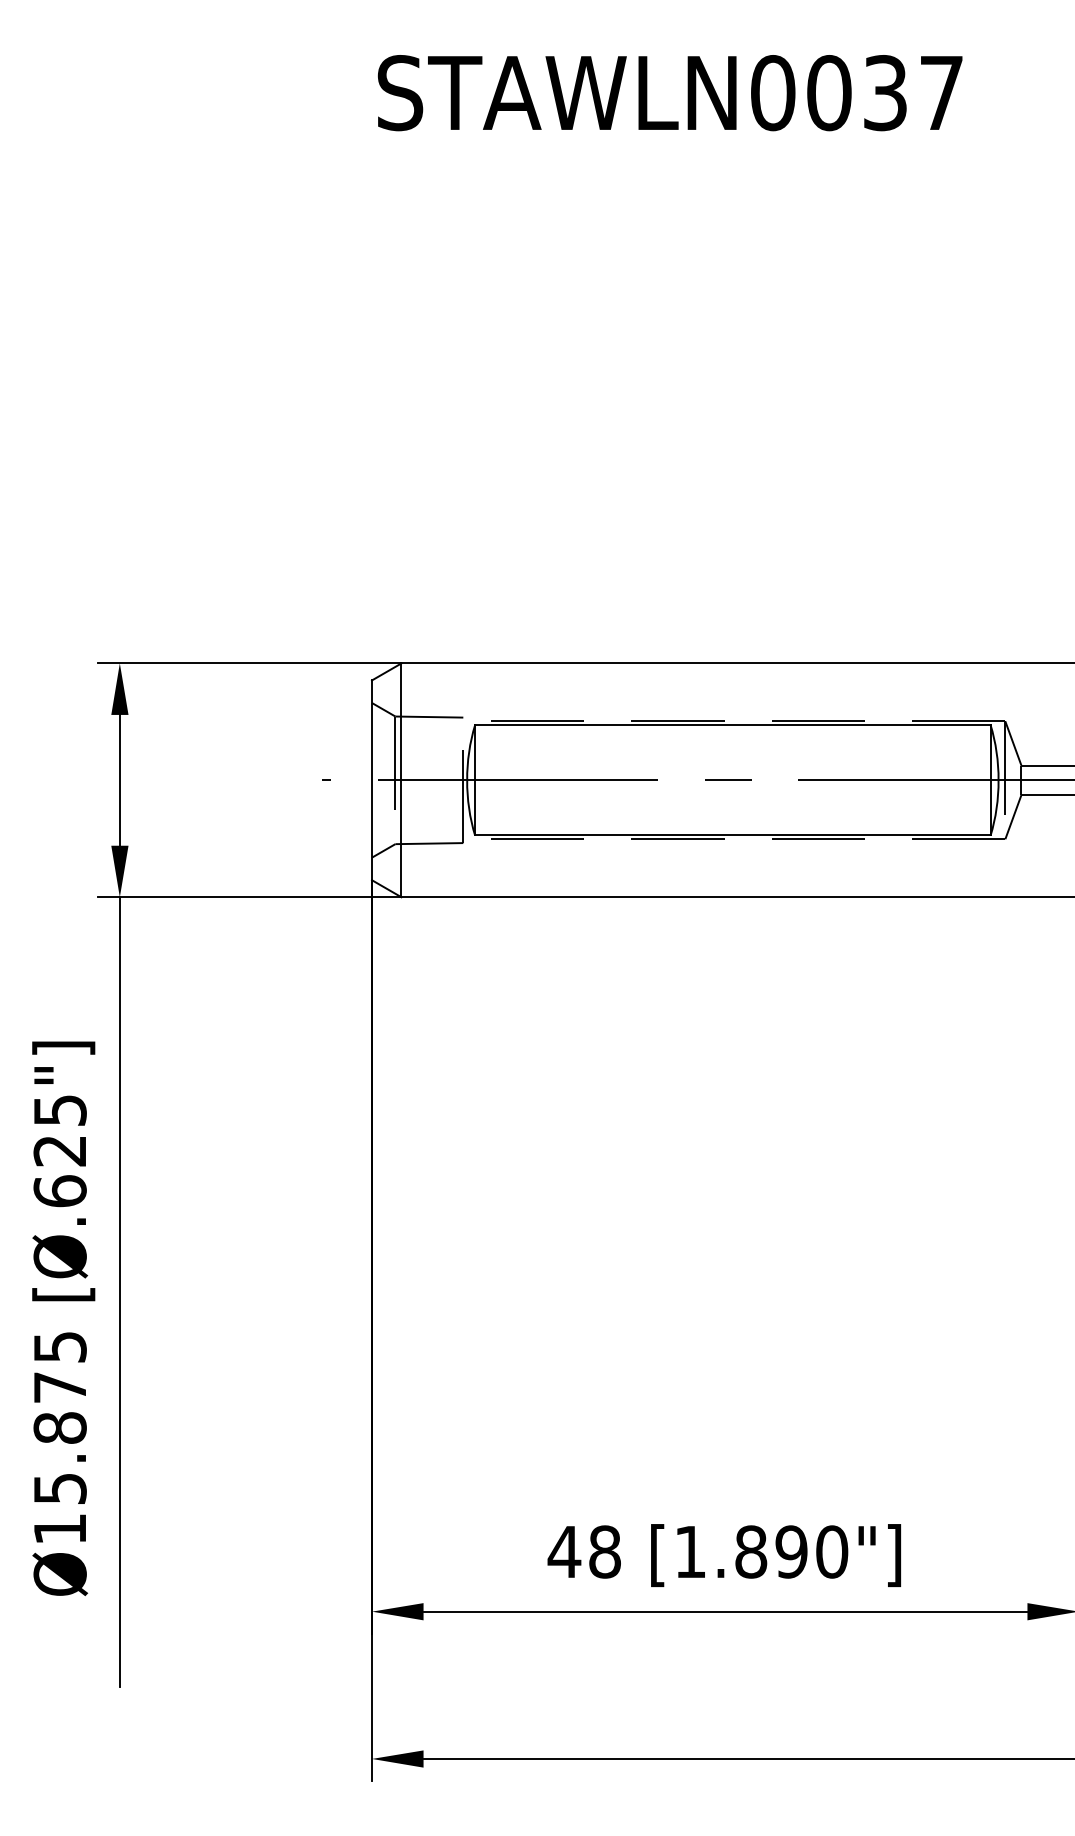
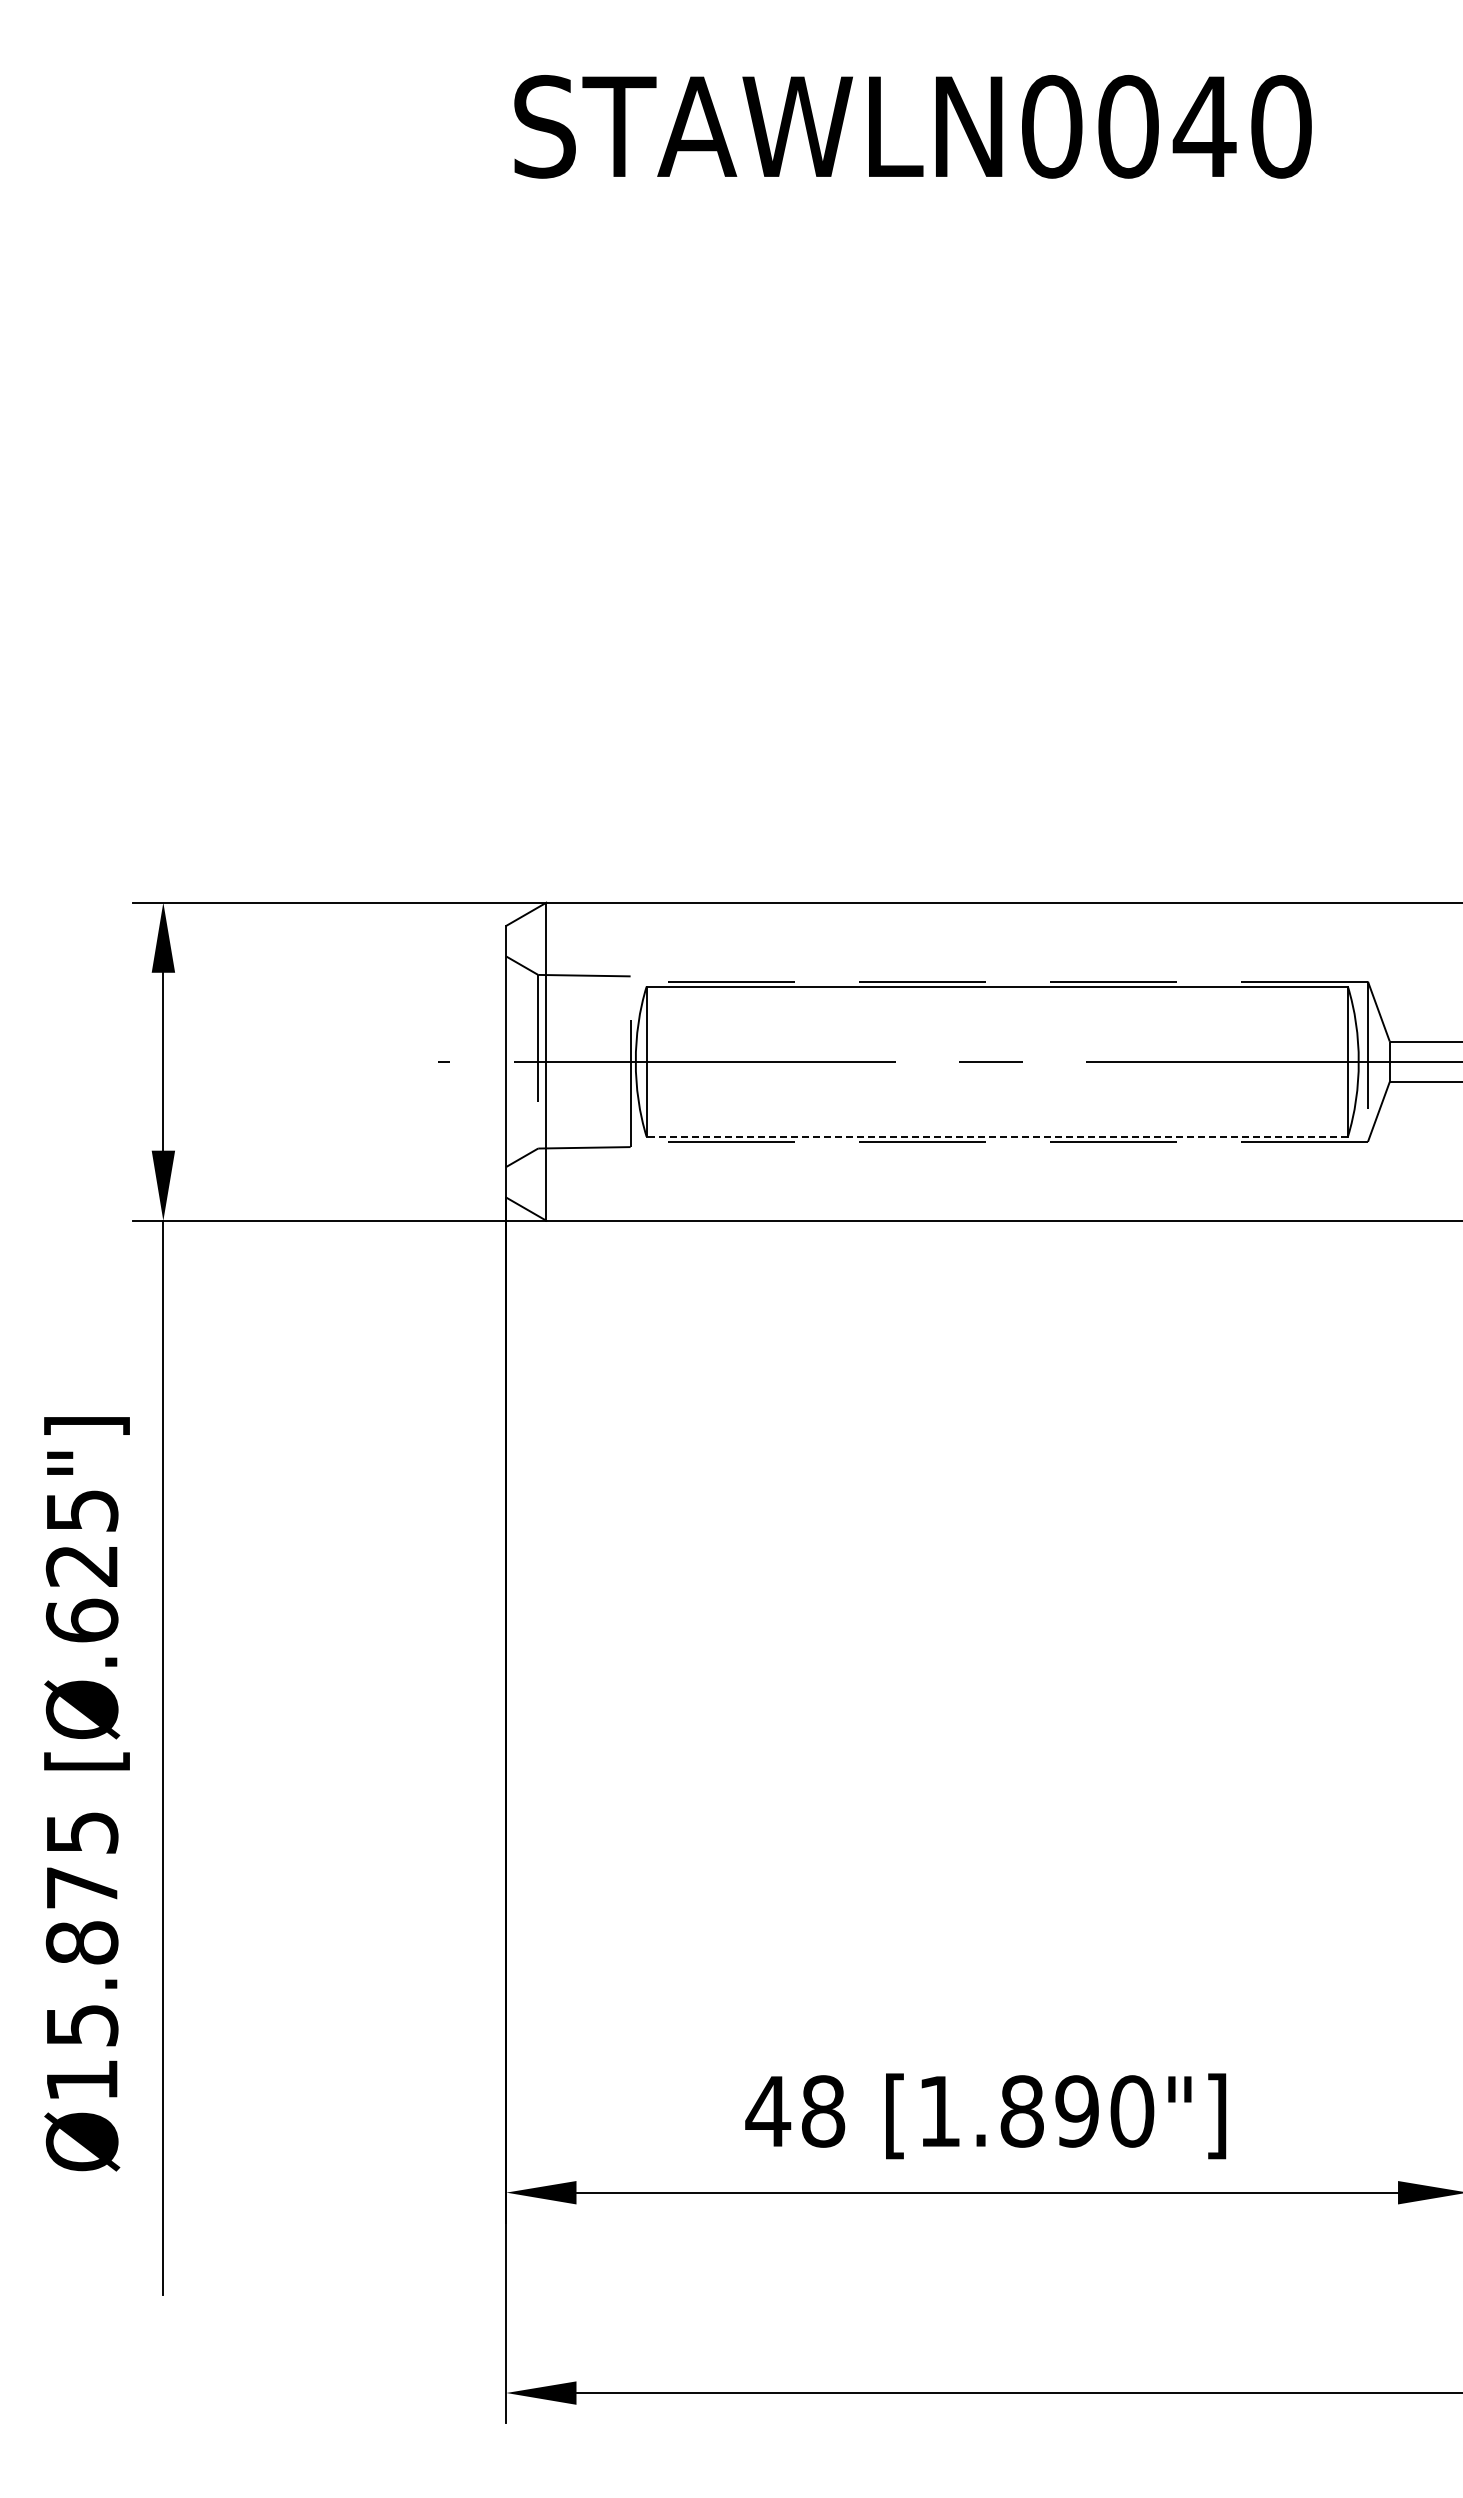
text: (912, 92) -> (1241, 126), STAWLN0037 -> STAWLN0040
line: (733, 835) -> (997, 1136), solid -> dashed

